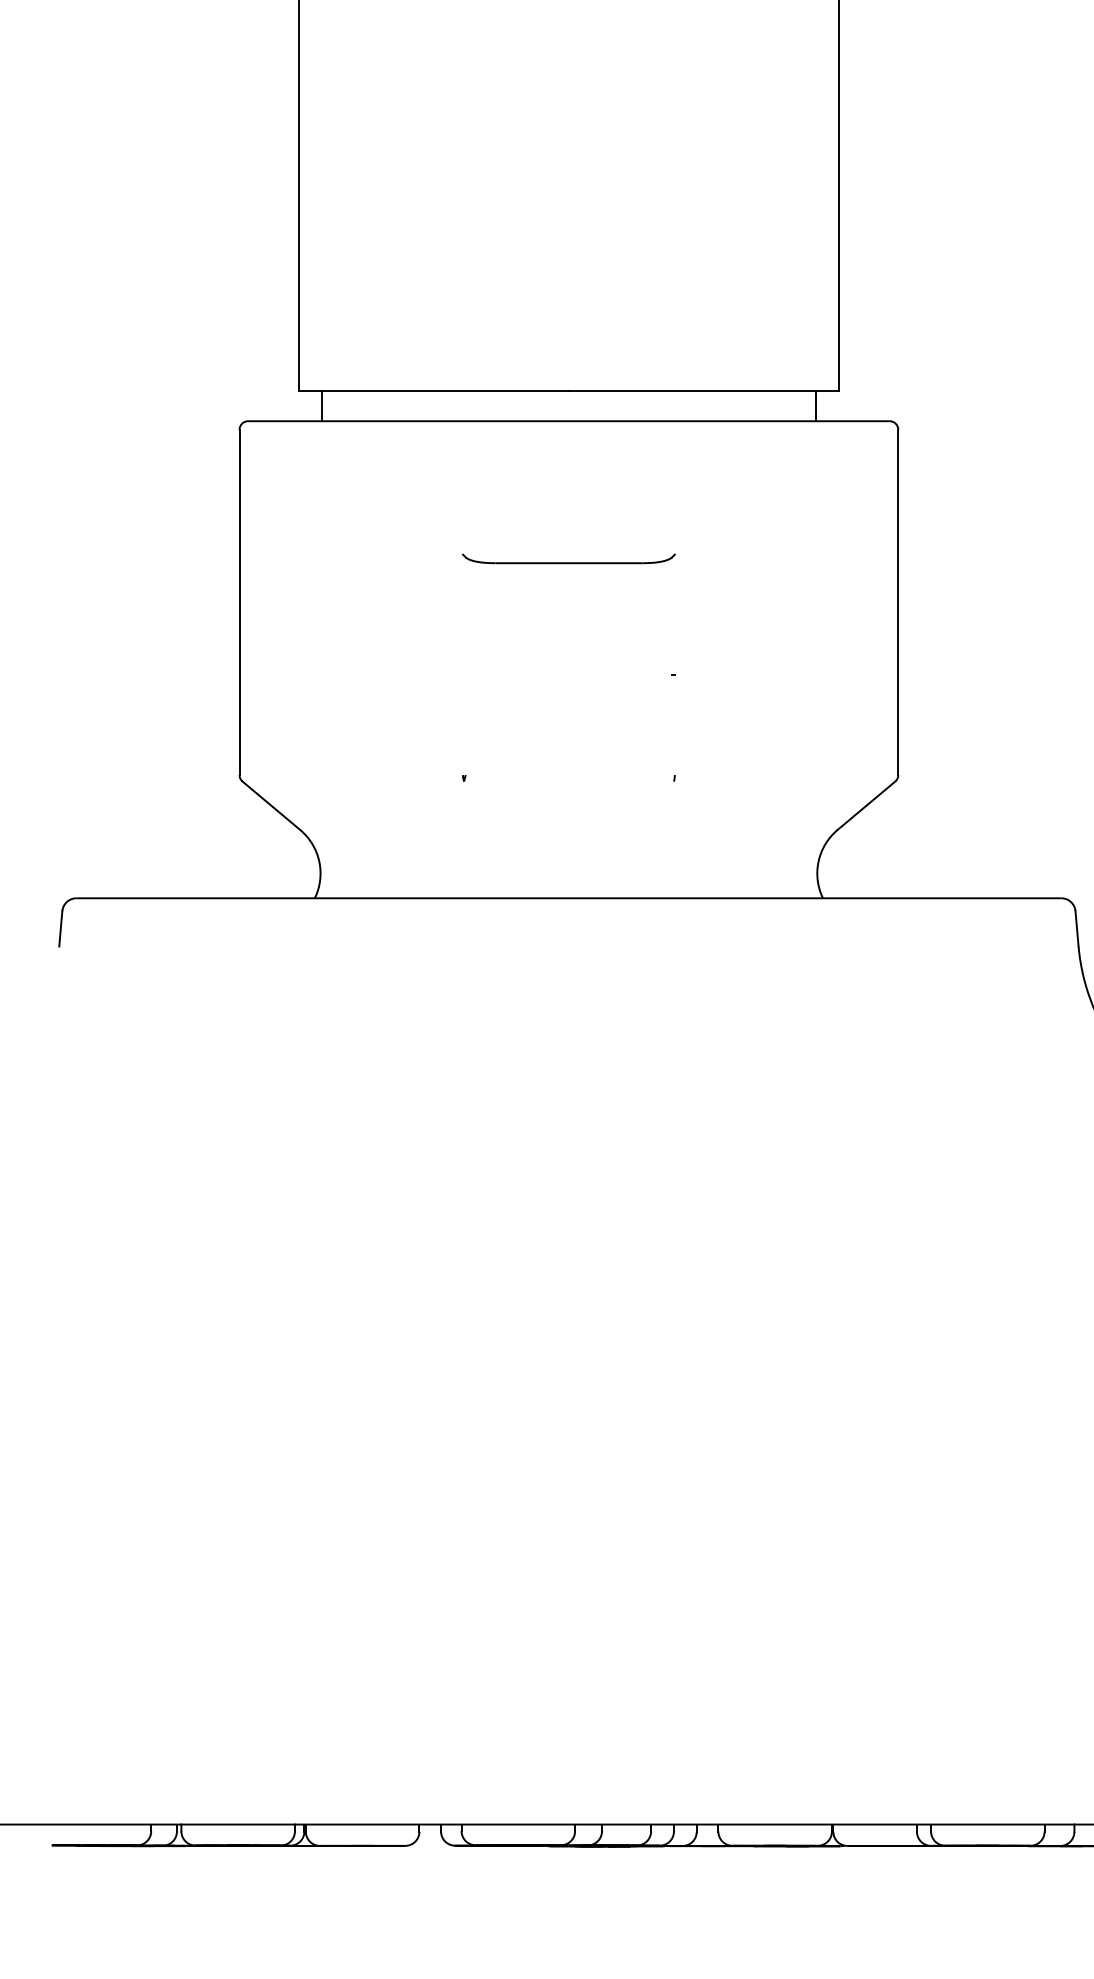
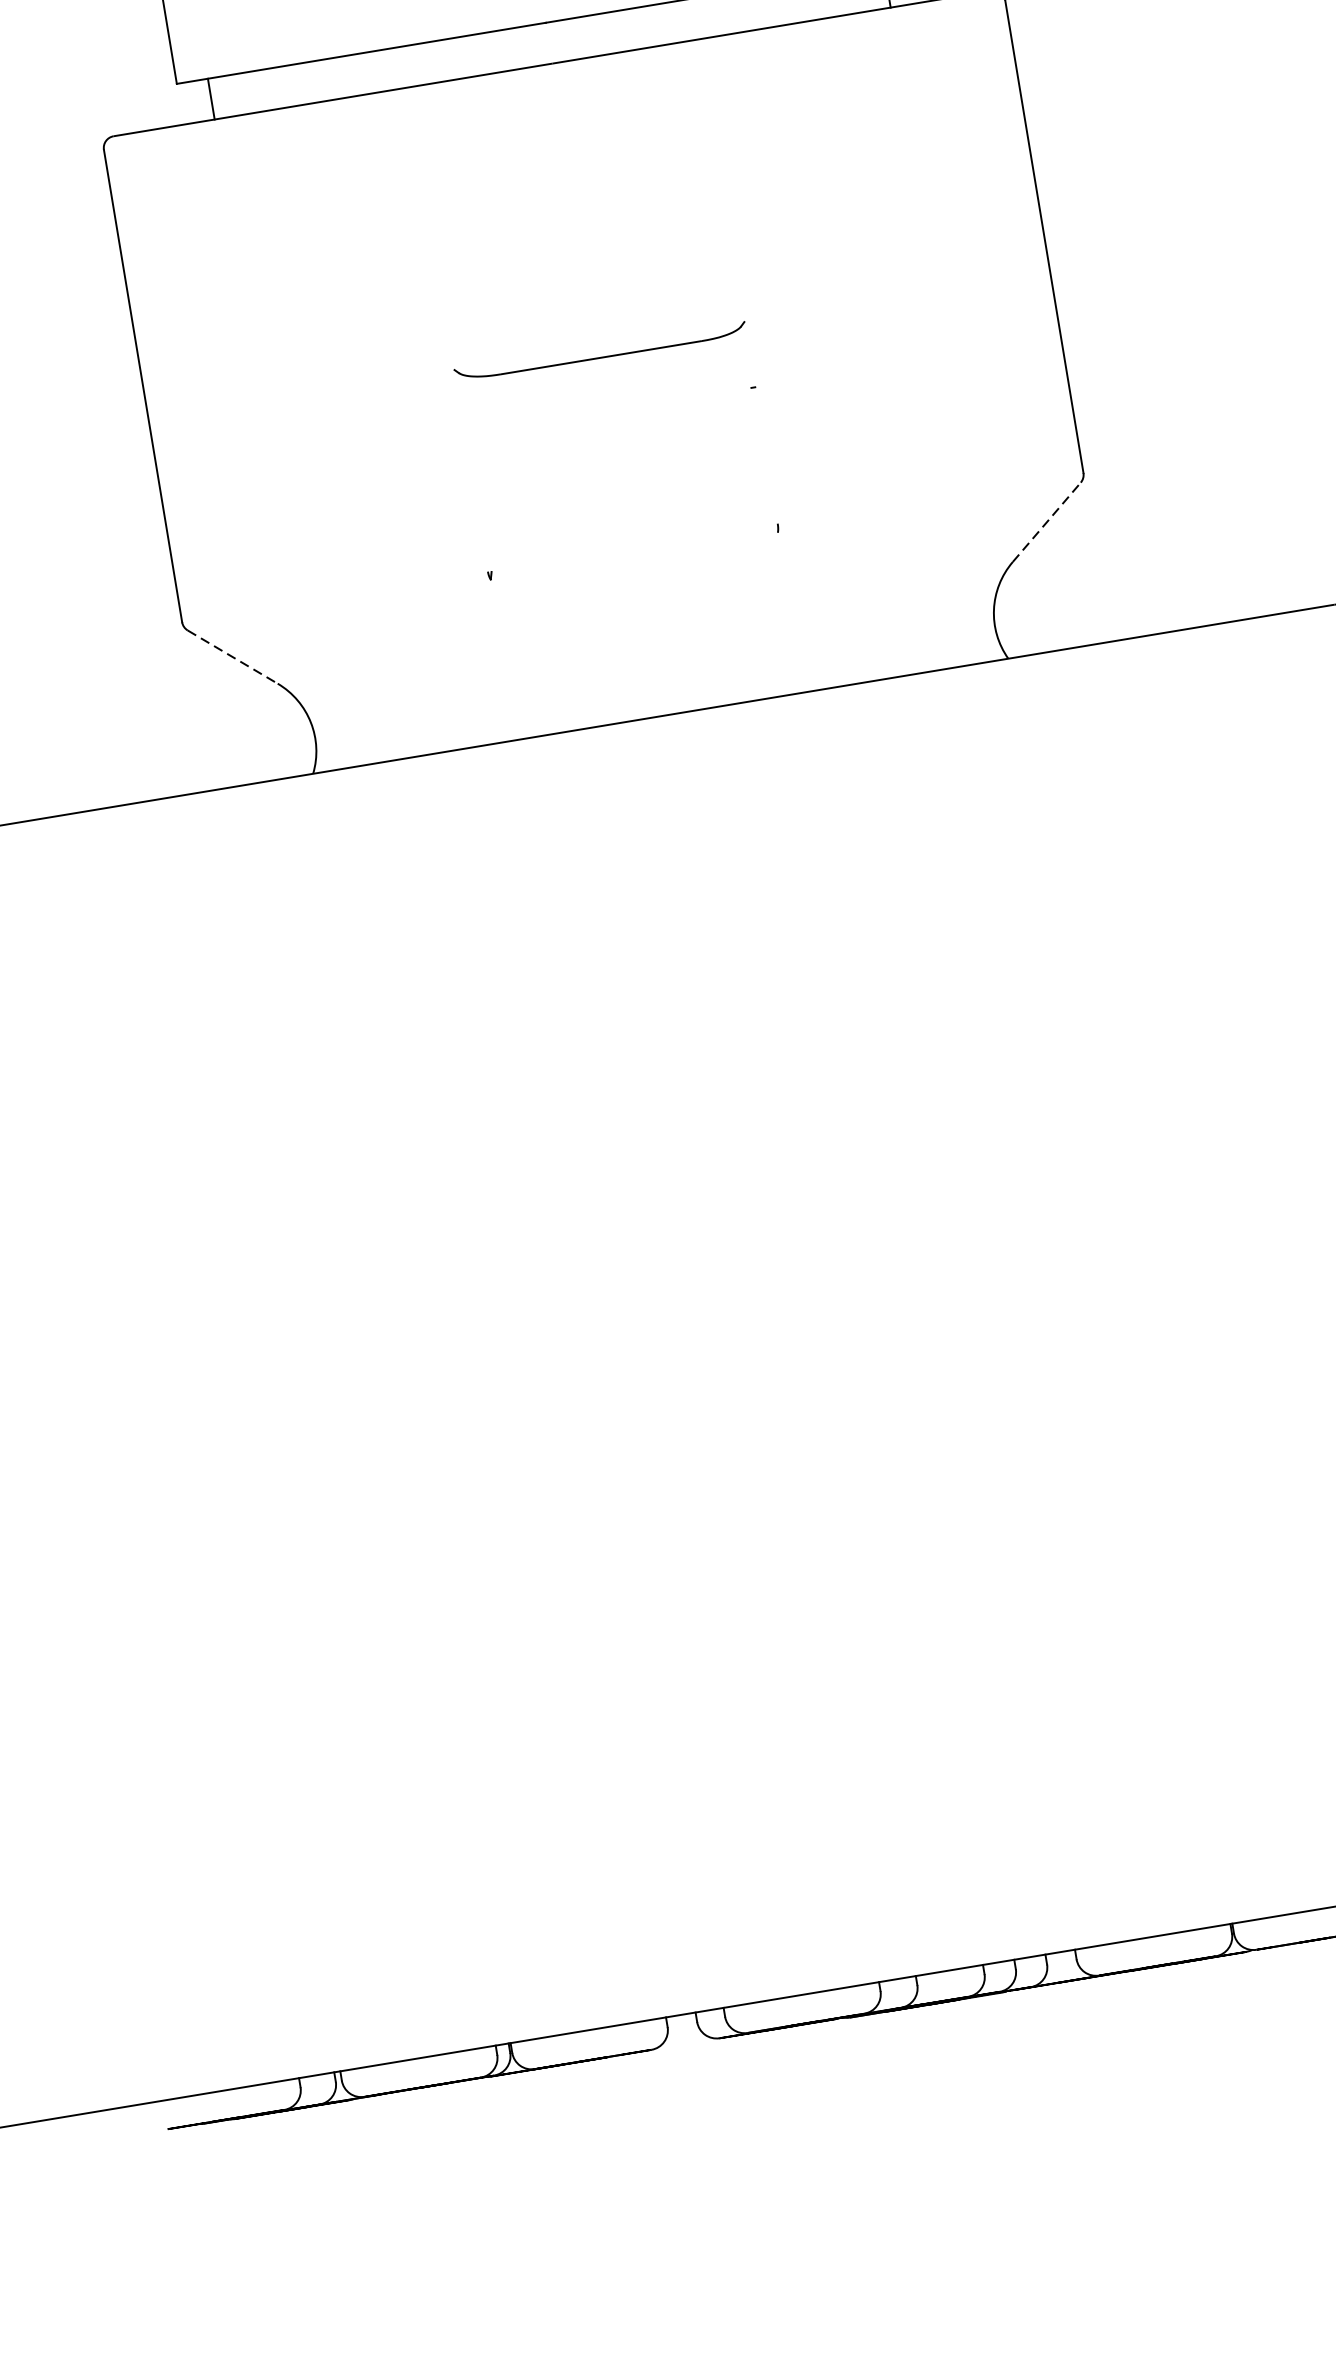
part: (568, 558) -> (599, 351), moved
line: (271, 805) -> (232, 656), solid -> dashed
line: (866, 805) -> (1046, 521), solid -> dashed

